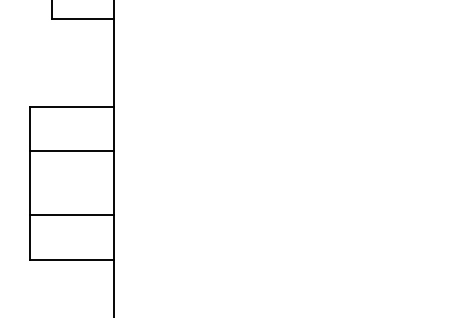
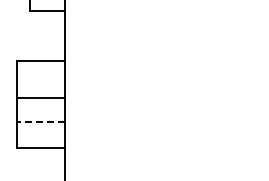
line: (71, 151) -> (40, 98), moved
line: (71, 215) -> (40, 122), solid -> dashed

